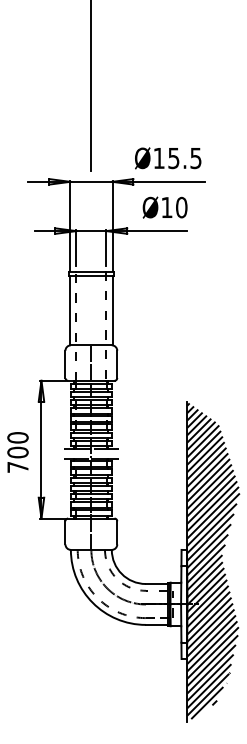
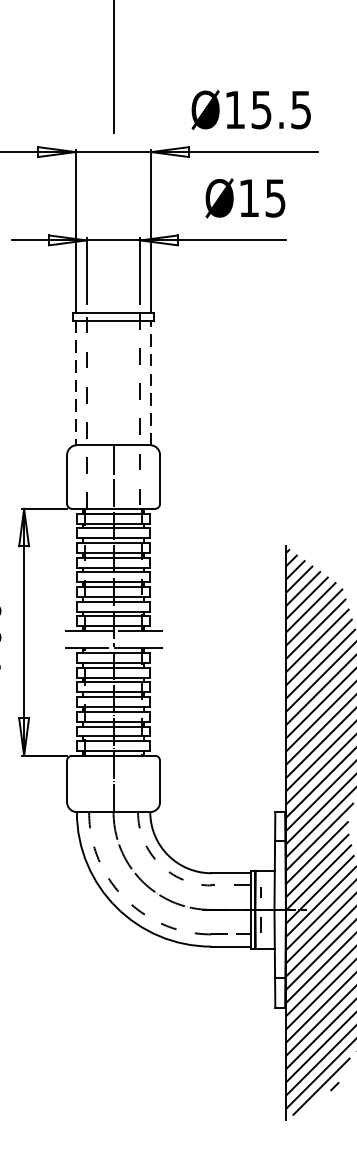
text: (181, 207) -> (275, 198), Ø10 -> Ø15
line: (70, 310) -> (76, 382), solid -> dashed
line: (112, 310) -> (151, 382), solid -> dashed

